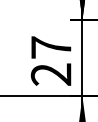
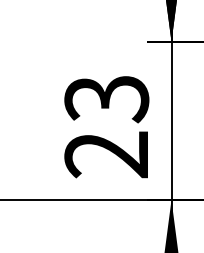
text: (50, 47) -> (105, 98), 27 -> 23

